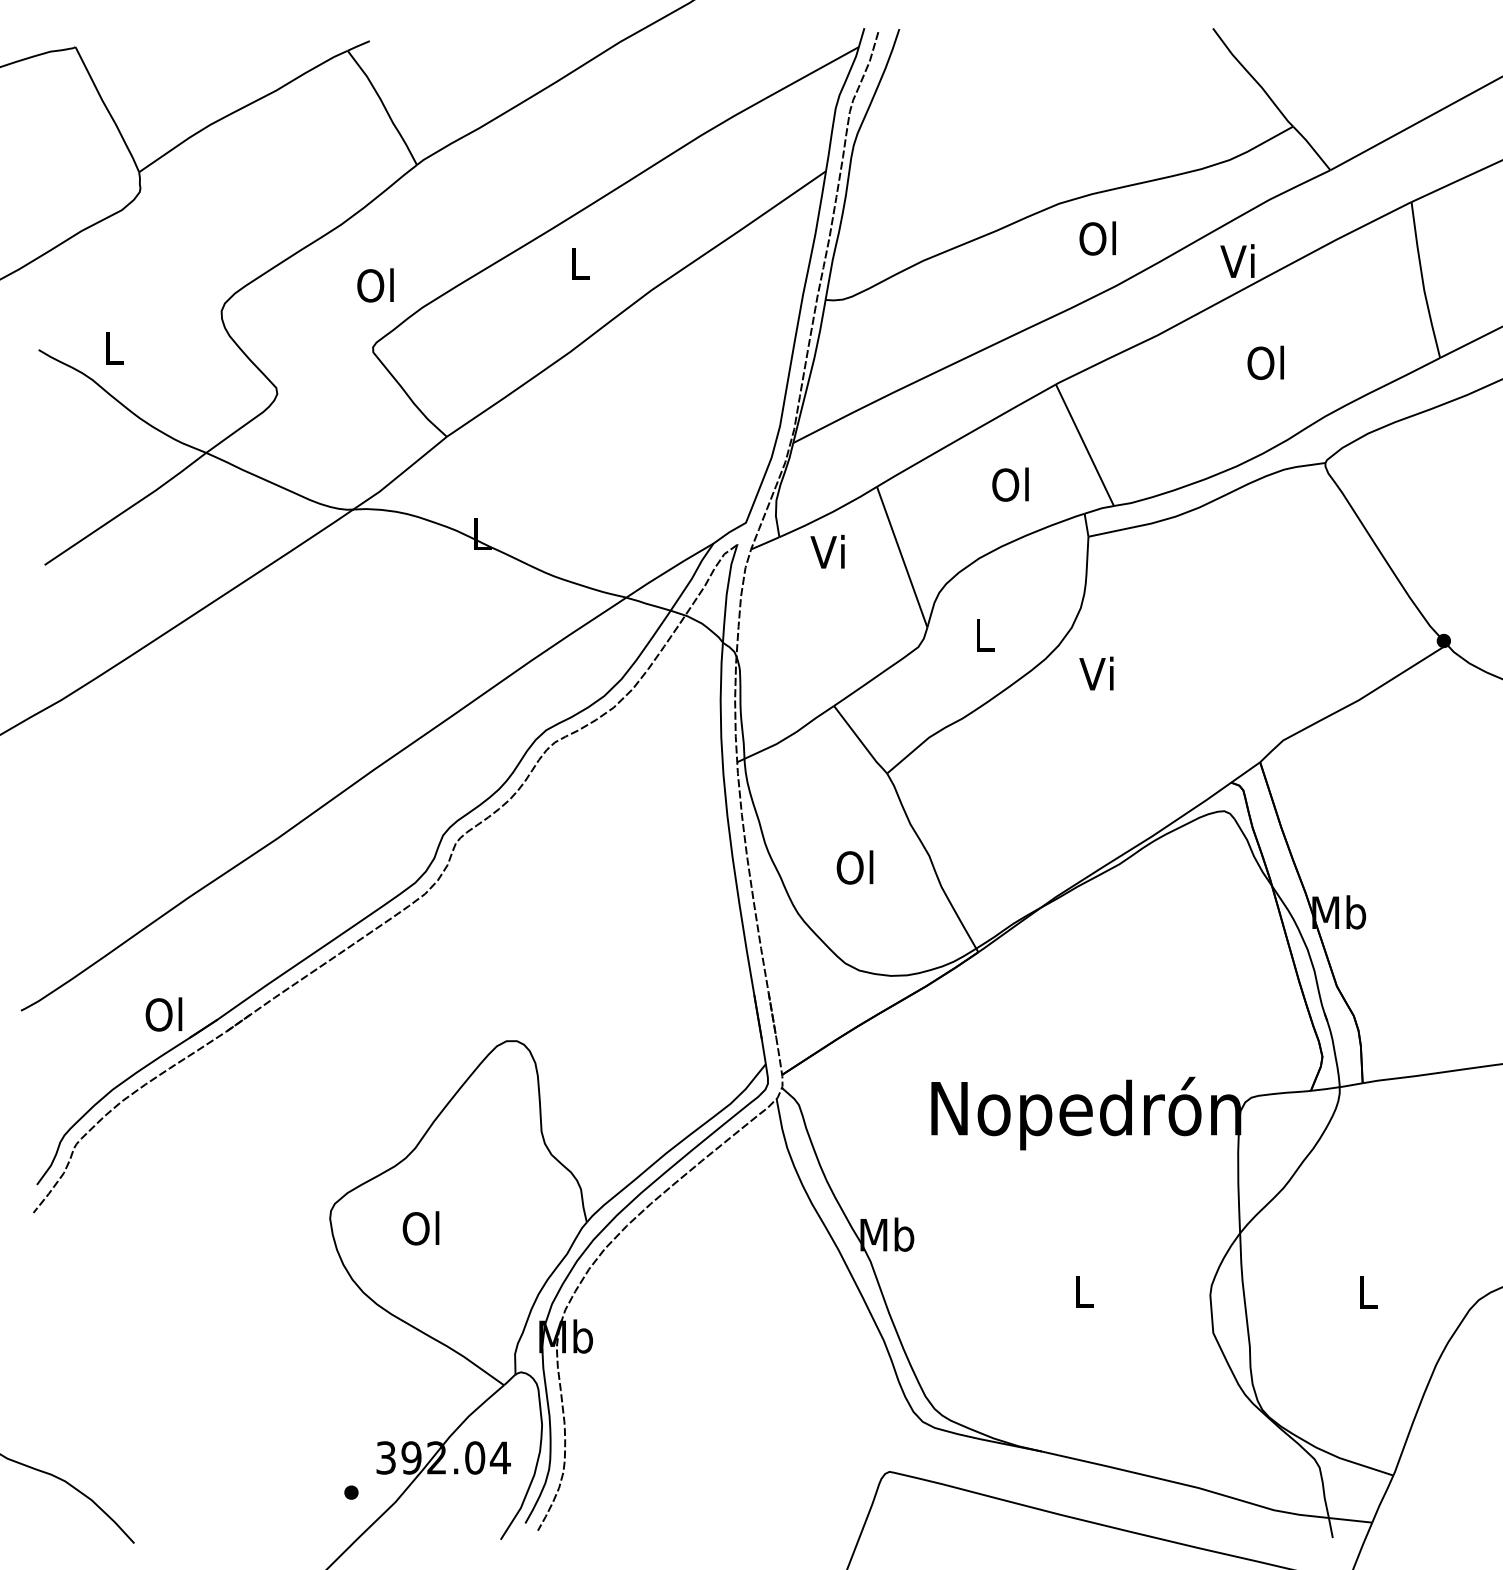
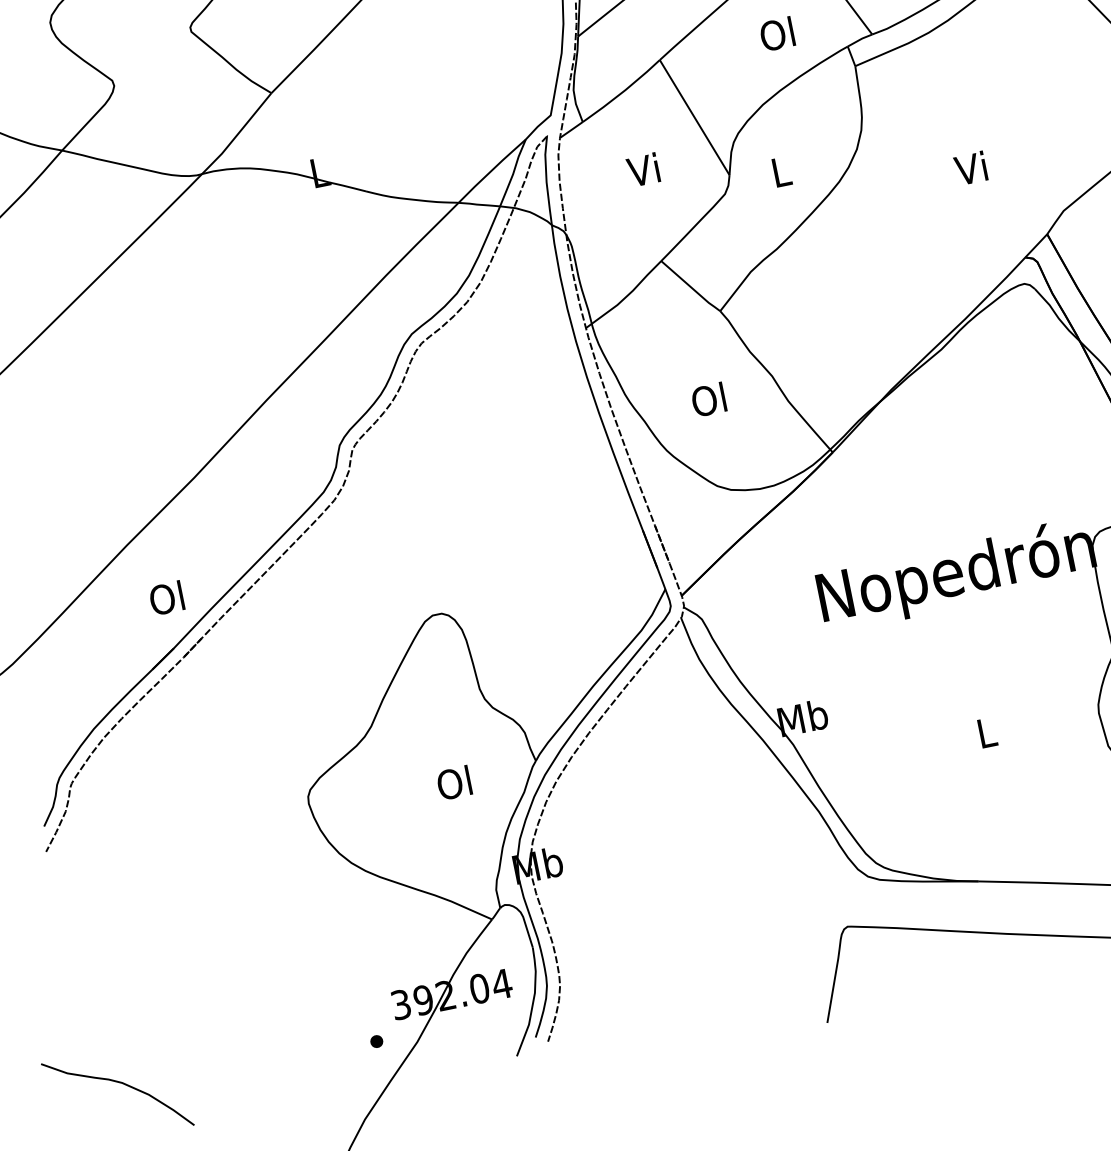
text: (827, 551) -> (643, 169), moved
text: (1096, 673) -> (970, 168), moved
text: (163, 1014) -> (166, 598), moved
text: (420, 1228) -> (453, 783), moved

